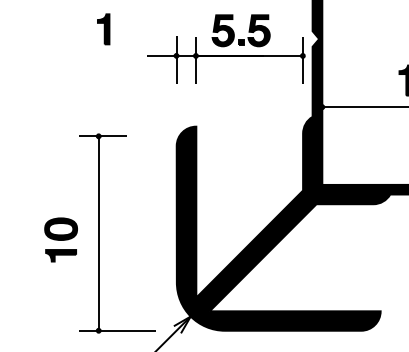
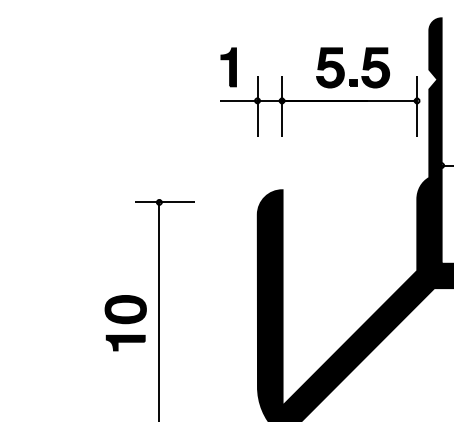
part: (103, 29) -> (228, 67), moved
part: (234, 32) -> (344, 70), moved
part: (60, 239) -> (124, 322), moved

